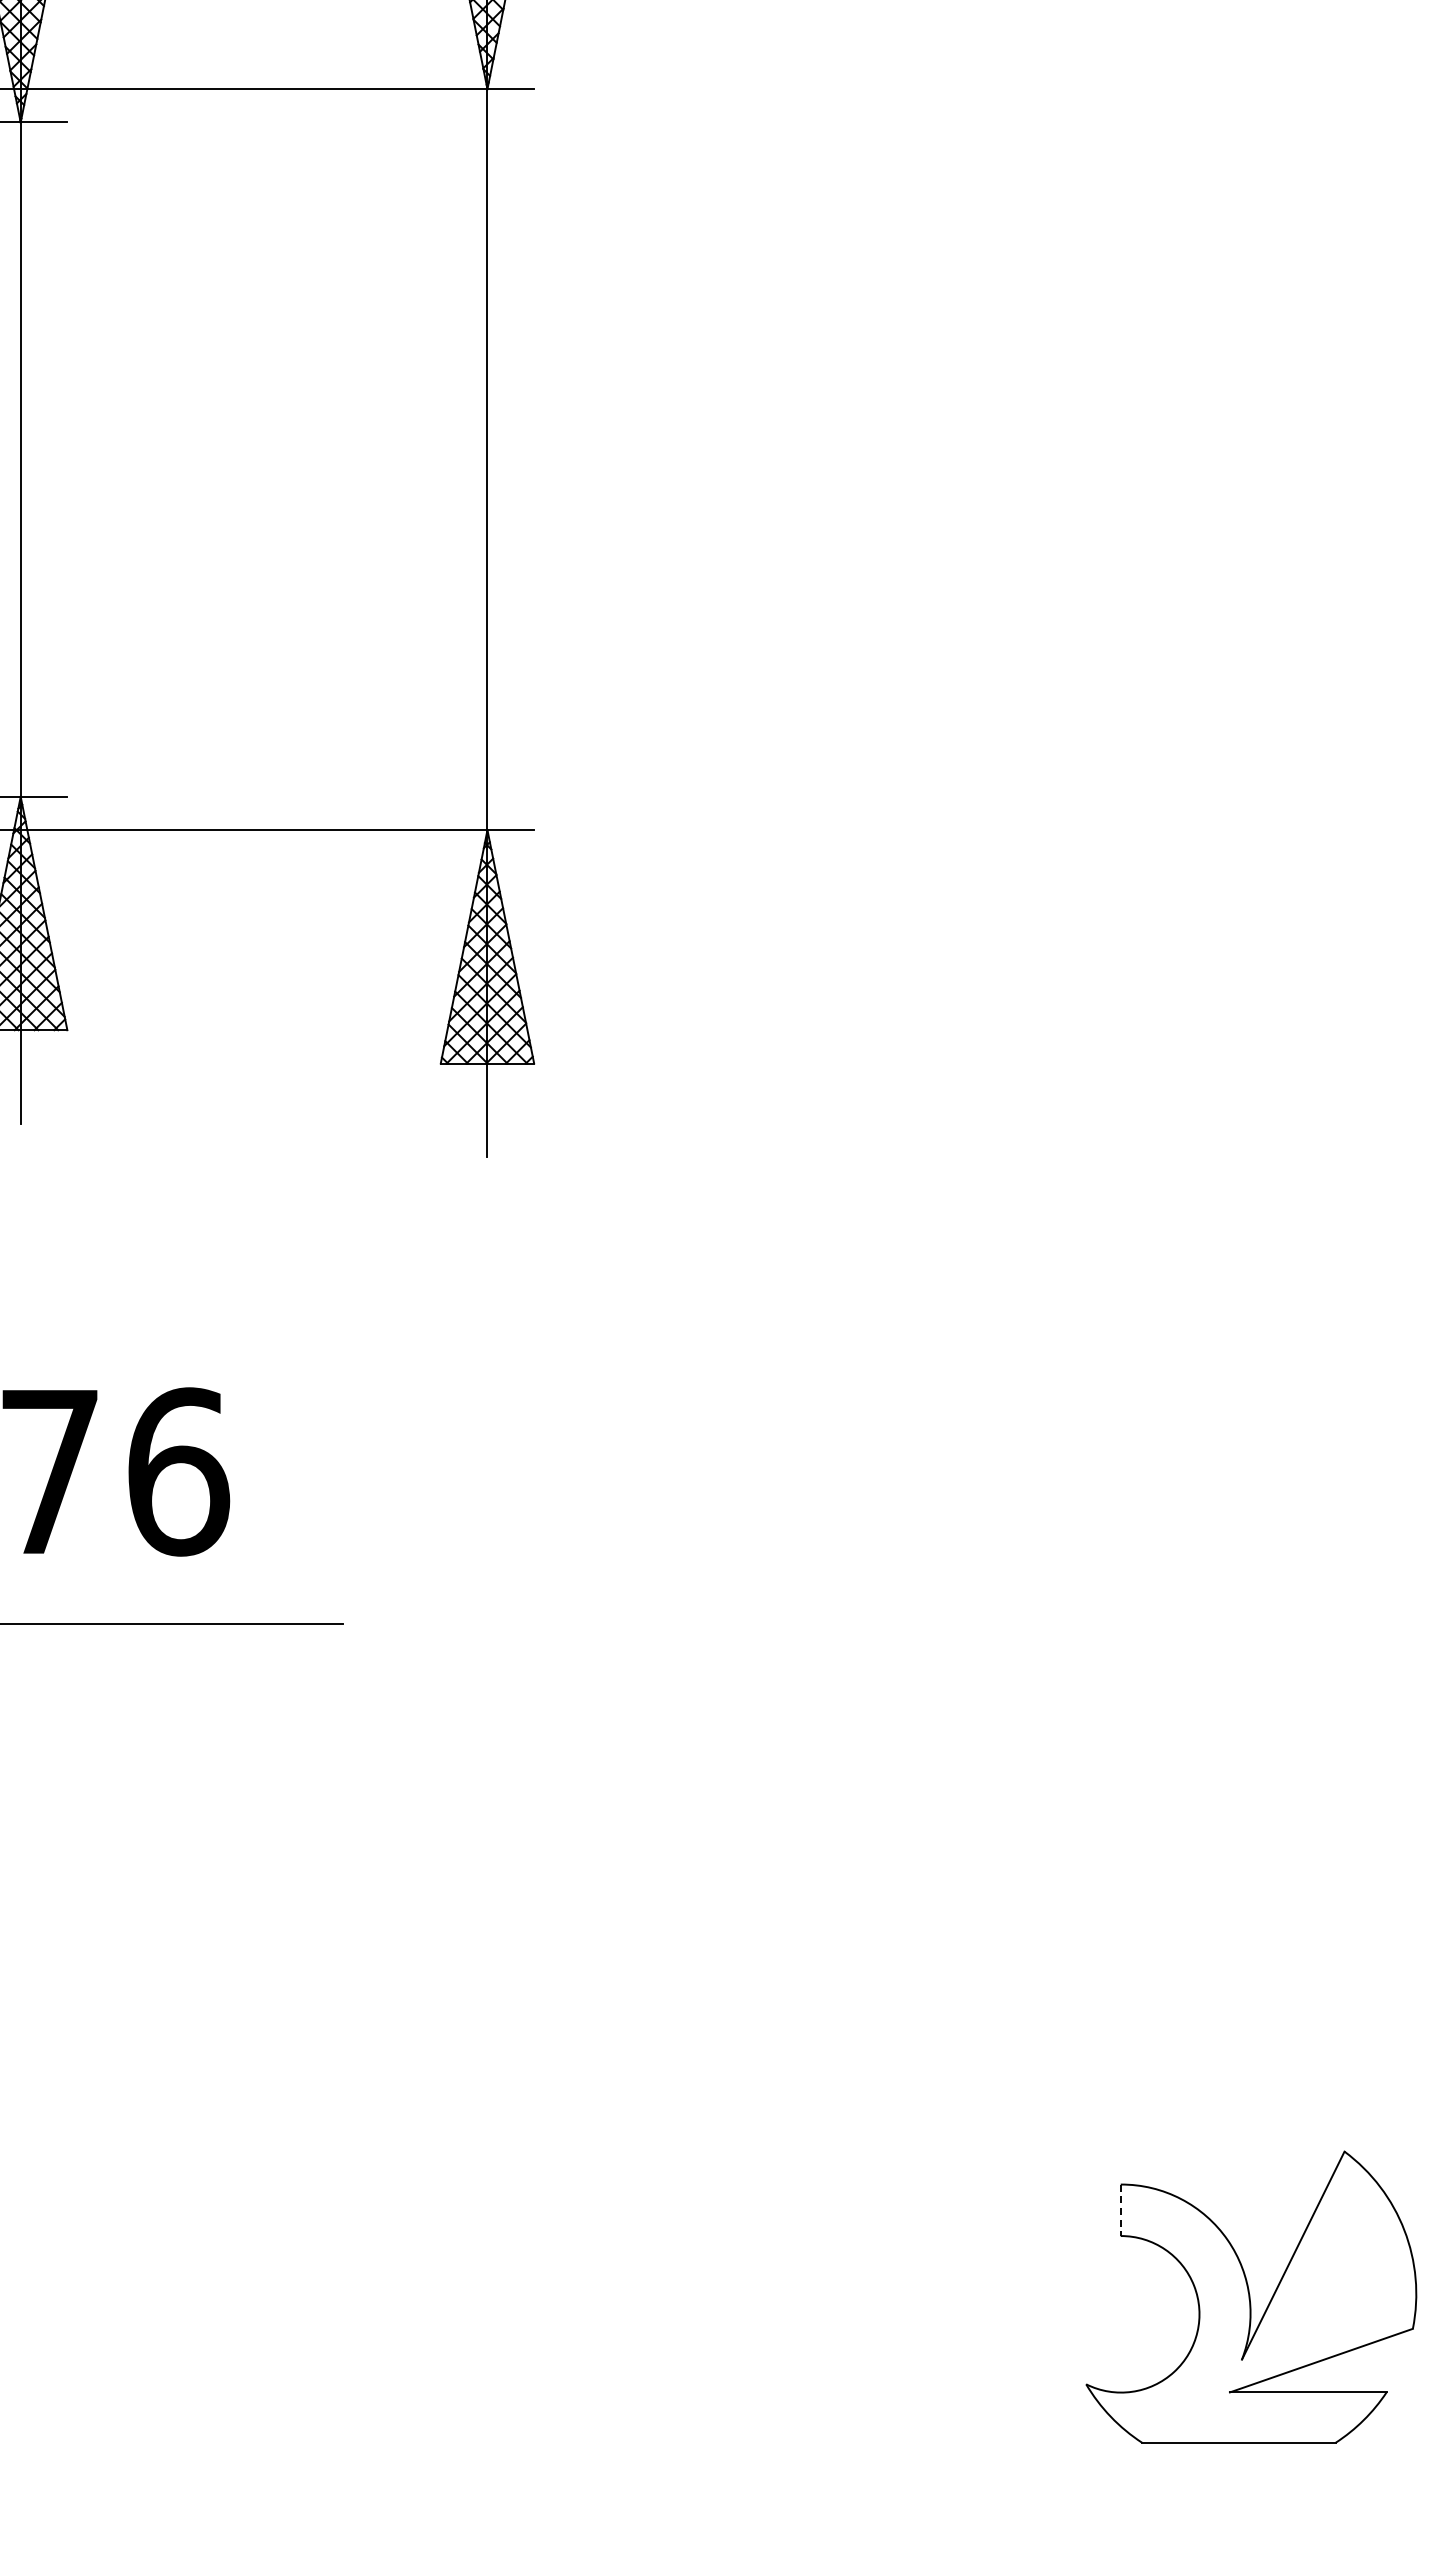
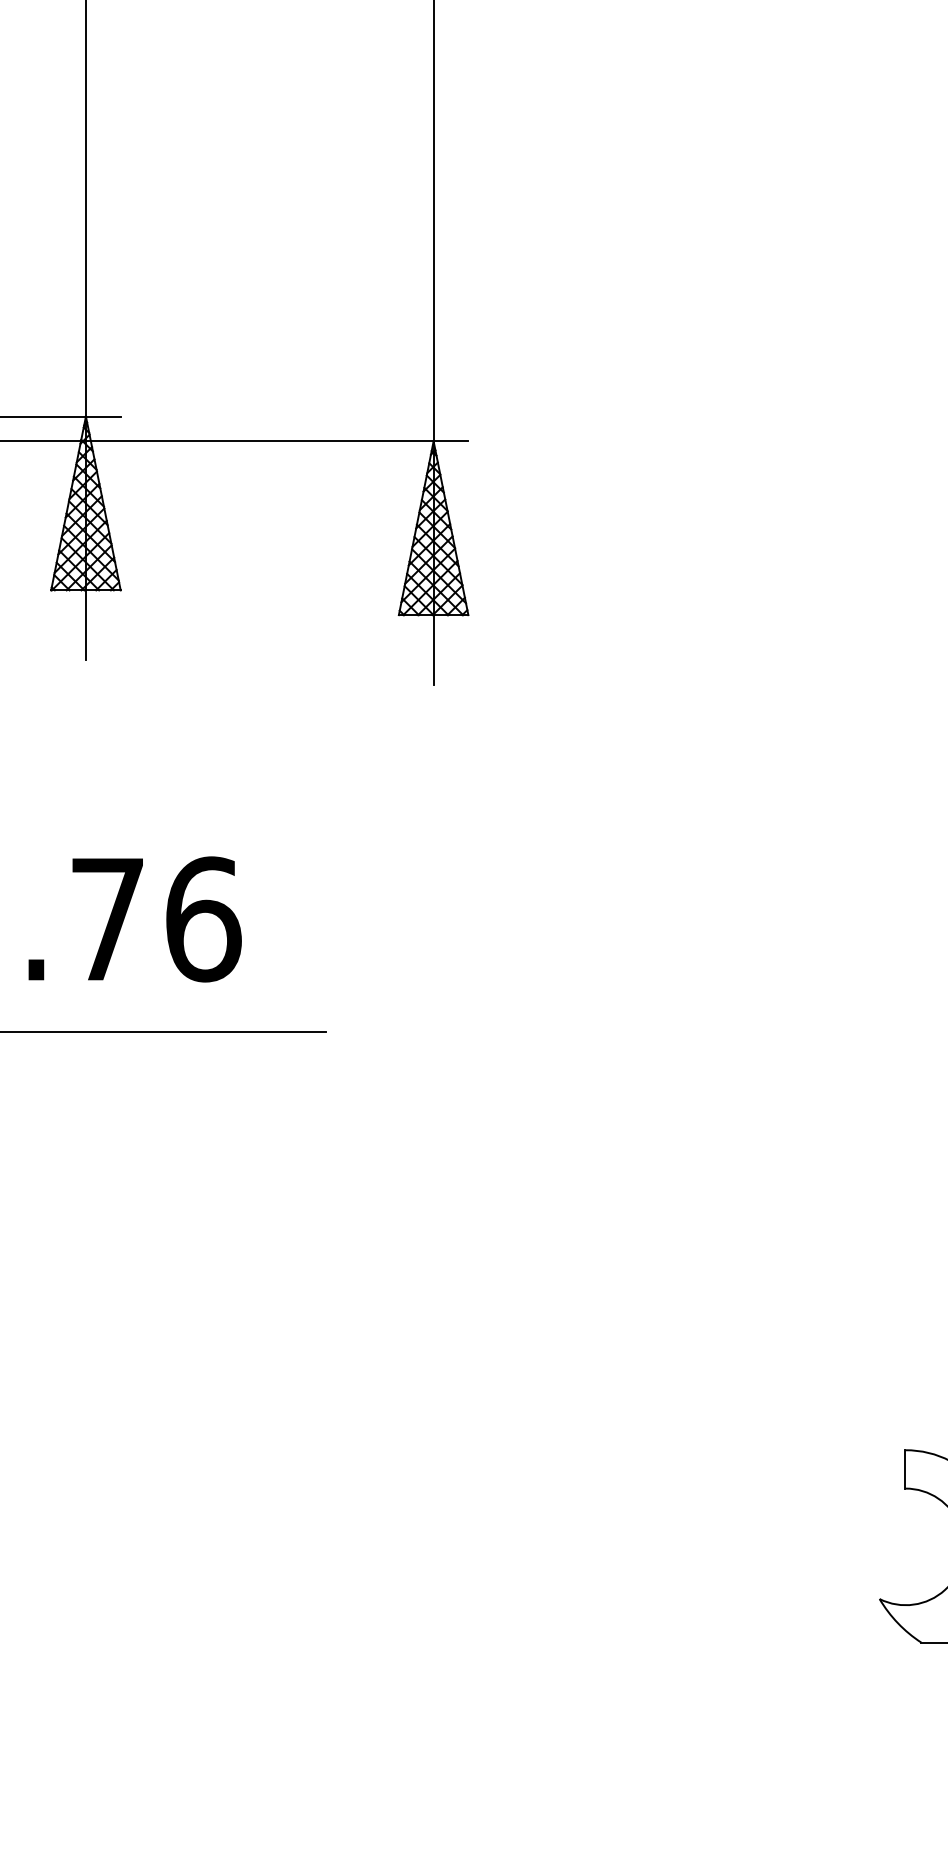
line: (1120, 2210) -> (905, 1469), dashed -> solid

